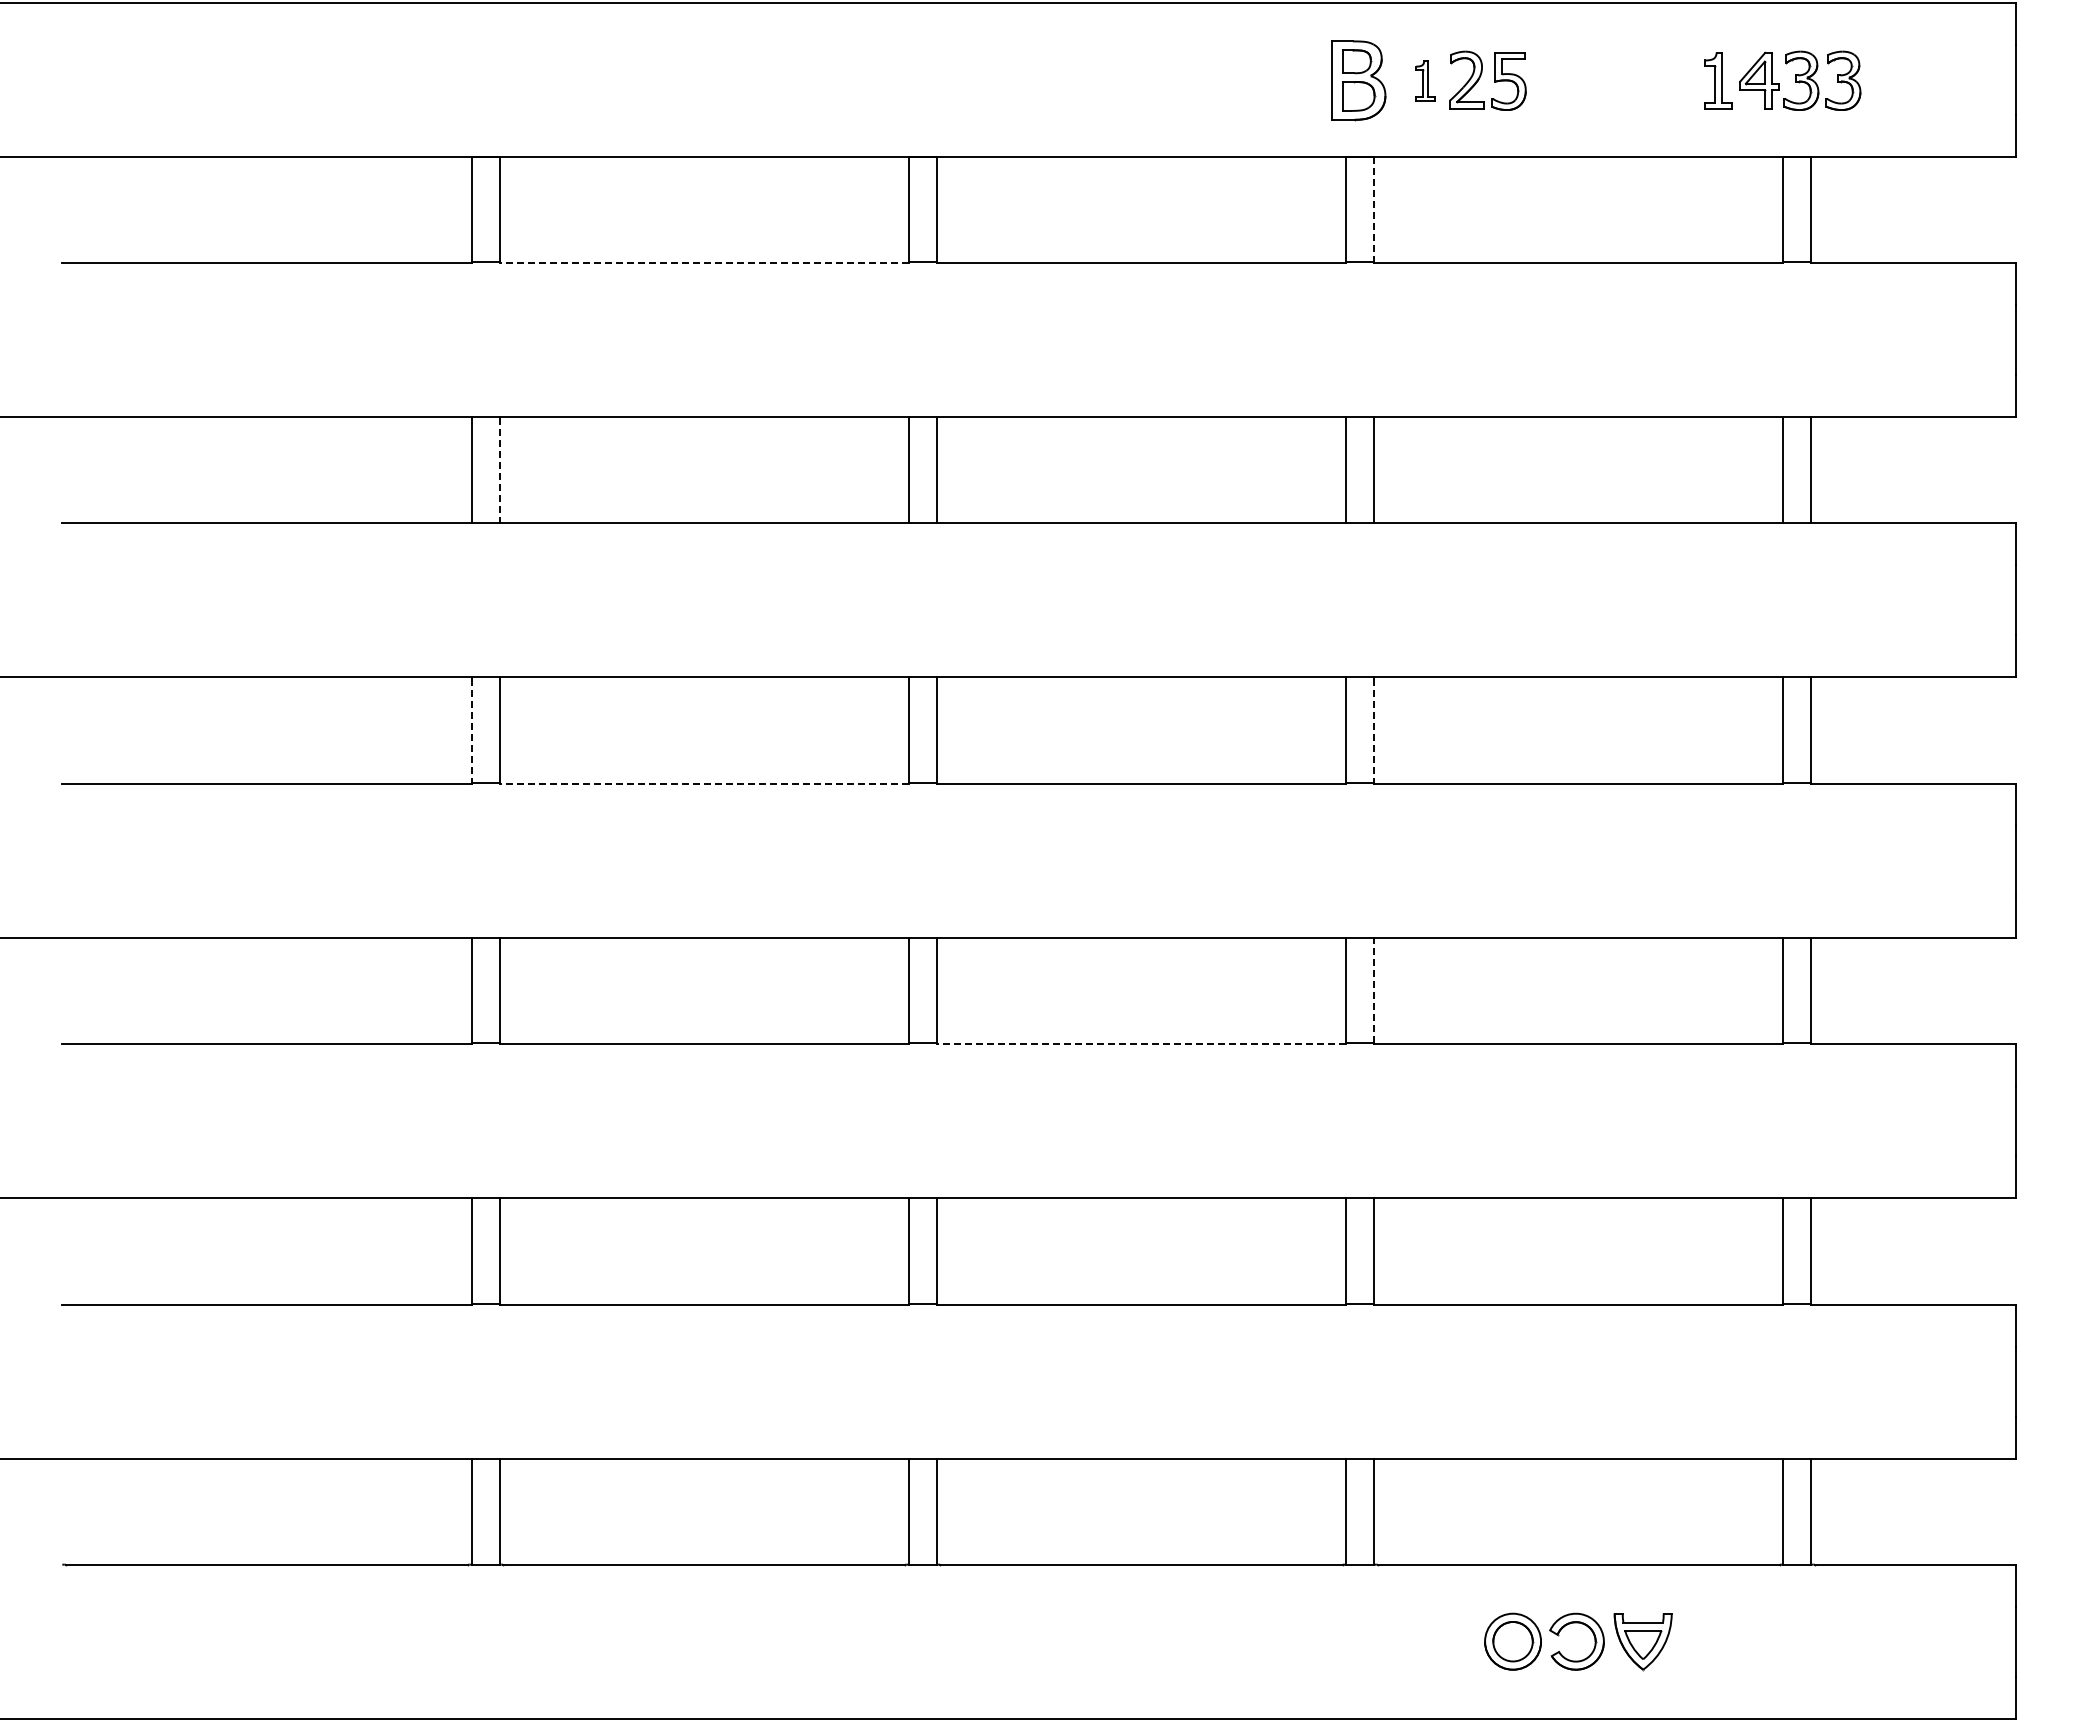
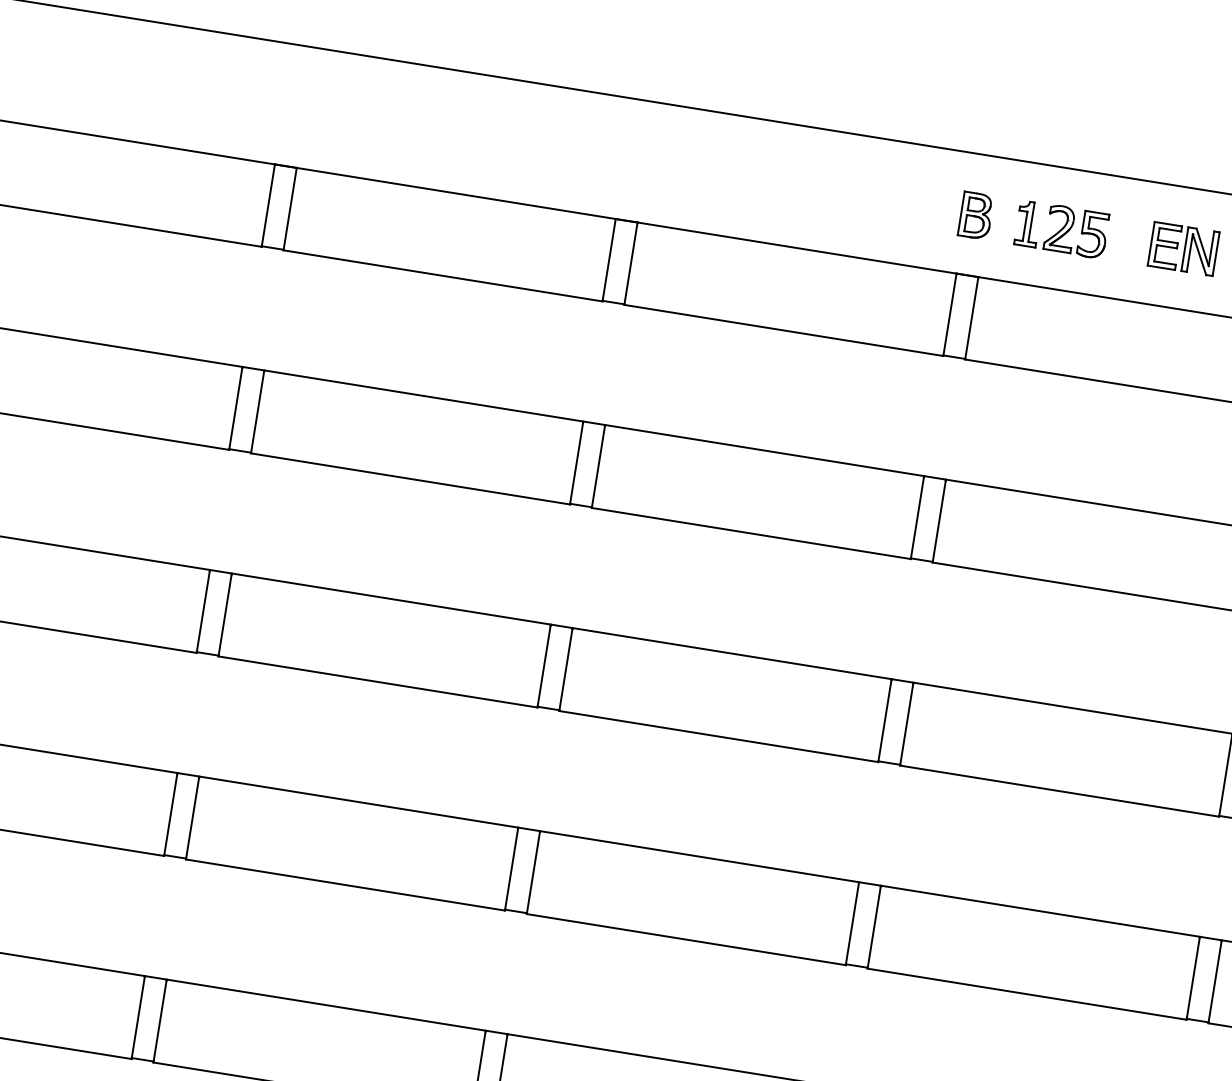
part: (1425, 80) -> (1028, 223), size x1.43
part: (1625, 80) -> (1183, 248), added
part: (1358, 81) -> (975, 216), size x0.71
line: (1374, 210) -> (972, 318), dashed -> solid
line: (704, 262) -> (443, 275), dashed -> solid
line: (499, 470) -> (257, 412), dashed -> solid
line: (471, 731) -> (203, 612), dashed -> solid
line: (1374, 731) -> (907, 724), dashed -> solid
line: (704, 783) -> (378, 681), dashed -> solid
line: (1374, 990) -> (874, 926), dashed -> solid
line: (1141, 1044) -> (686, 939), dashed -> solid

